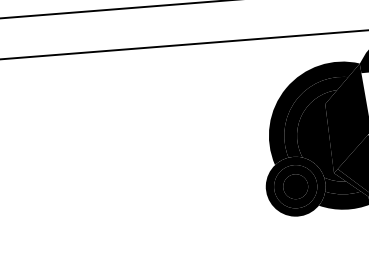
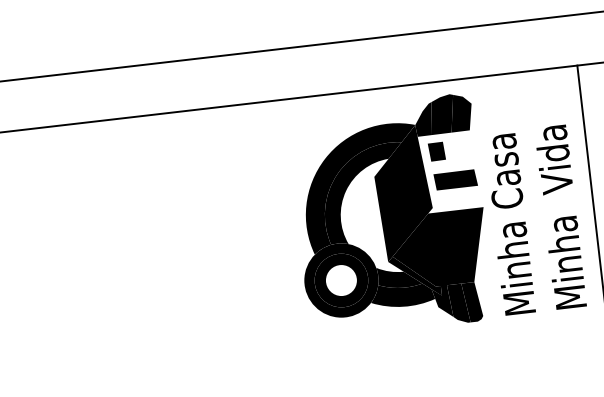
fill: (321, 135) -> (371, 215), removed
fill: (294, 186) -> (340, 280), removed

